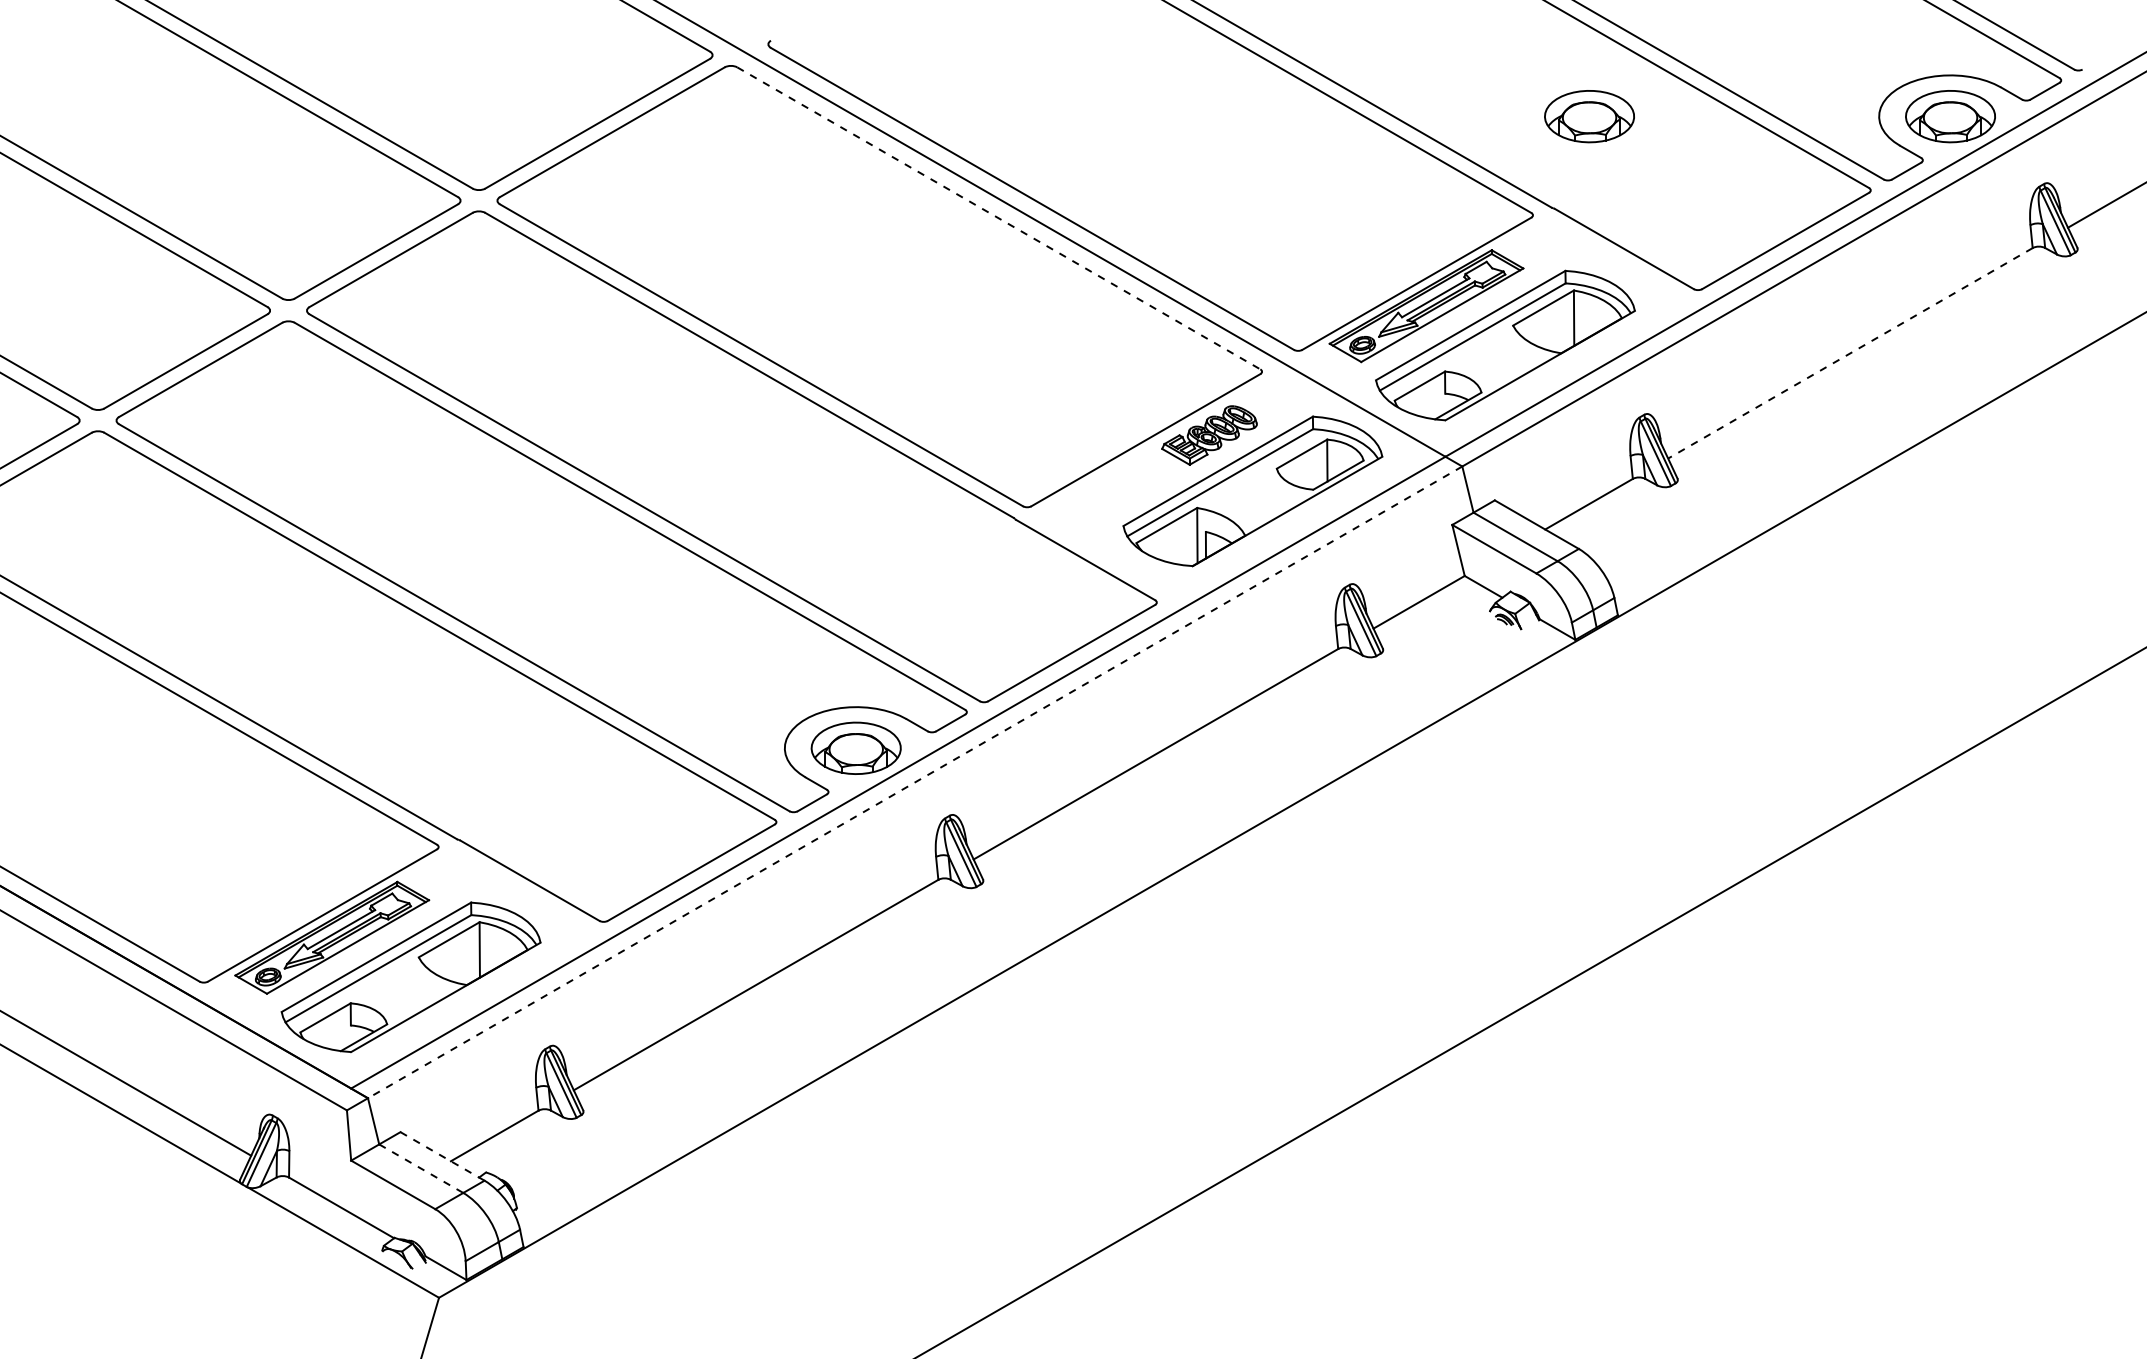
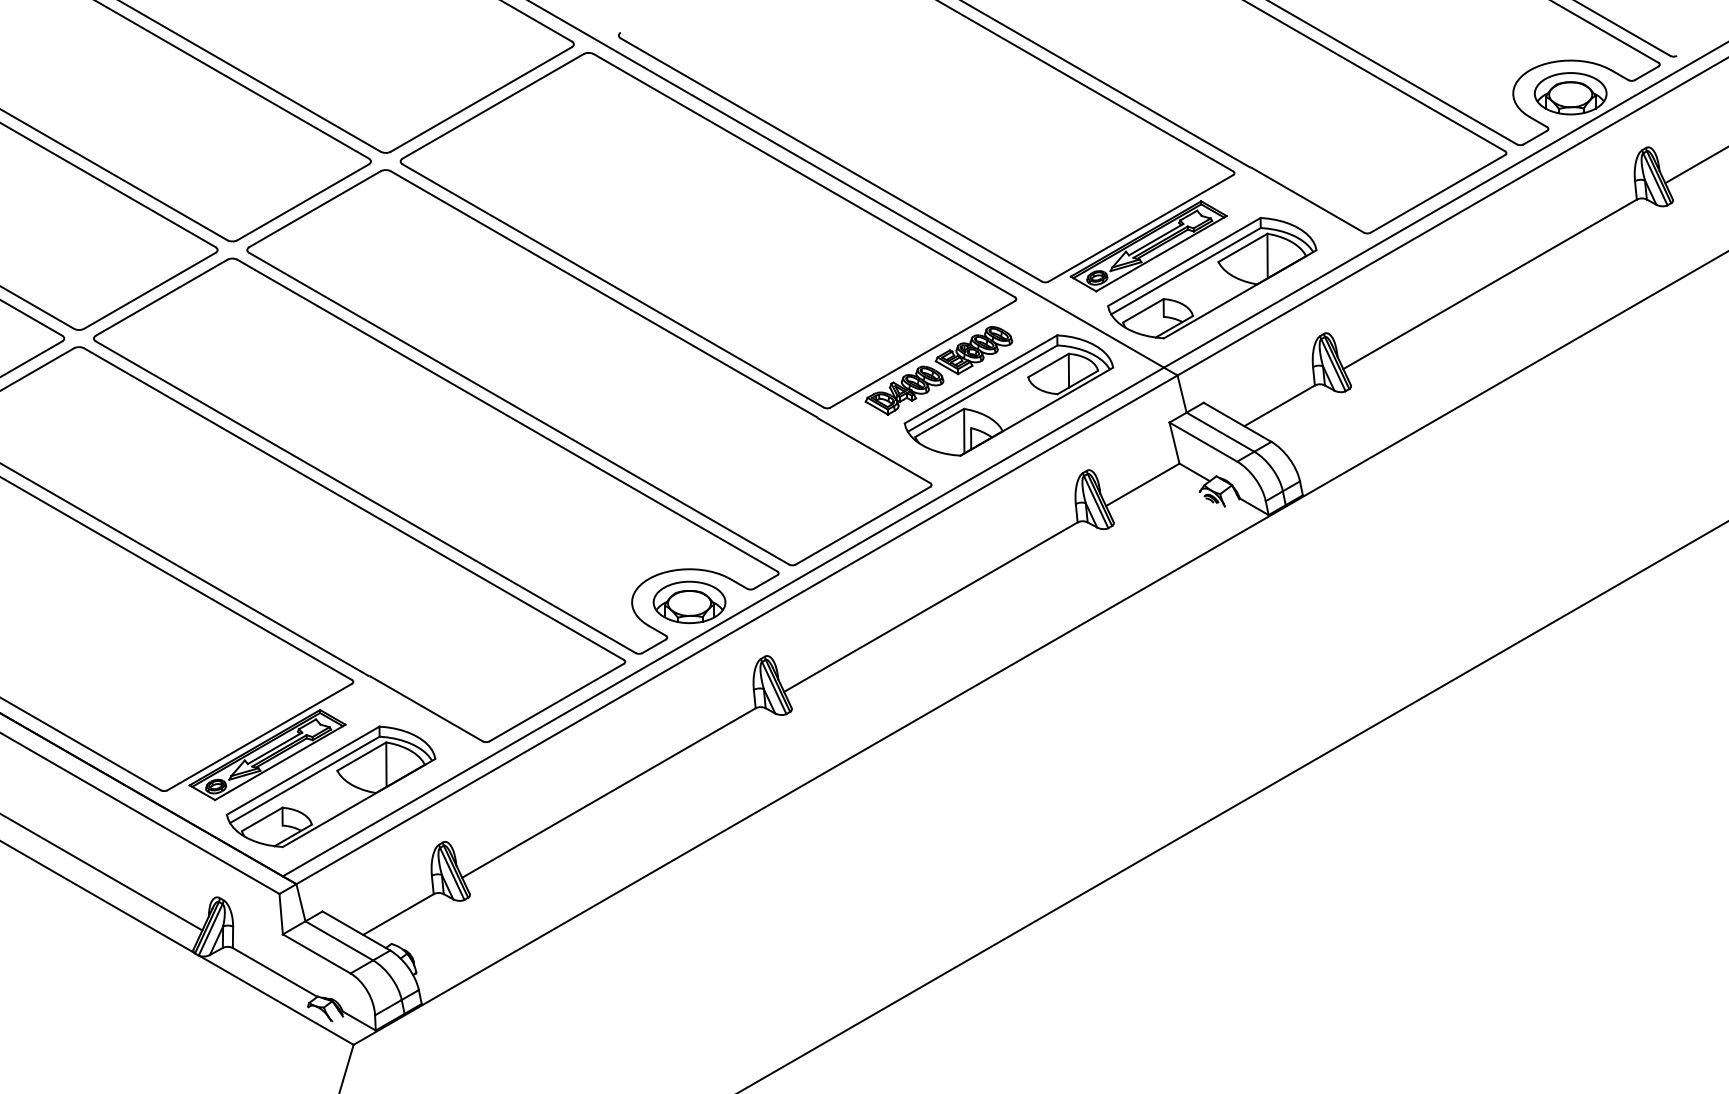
part: (1589, 116) -> (1279, 93), removed
line: (998, 218) -> (804, 175), dashed -> solid
line: (1849, 353) -> (1489, 284), dashed -> solid
part: (1123, 485) -> (904, 390), added
line: (915, 782) -> (737, 629), dashed -> solid
line: (442, 1156) -> (356, 931), dashed -> solid
line: (421, 1168) -> (339, 940), dashed -> solid

